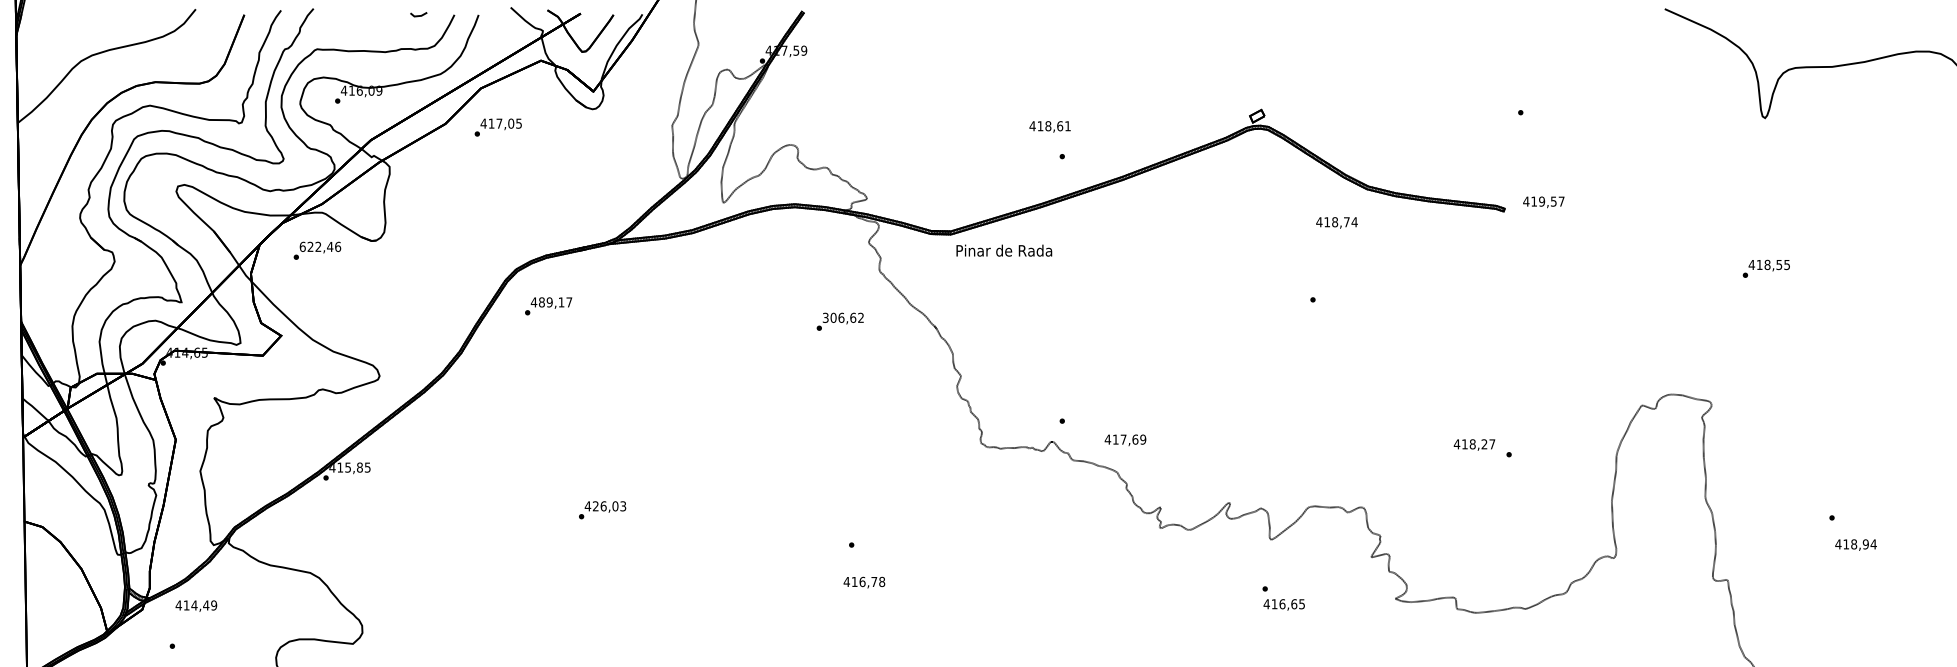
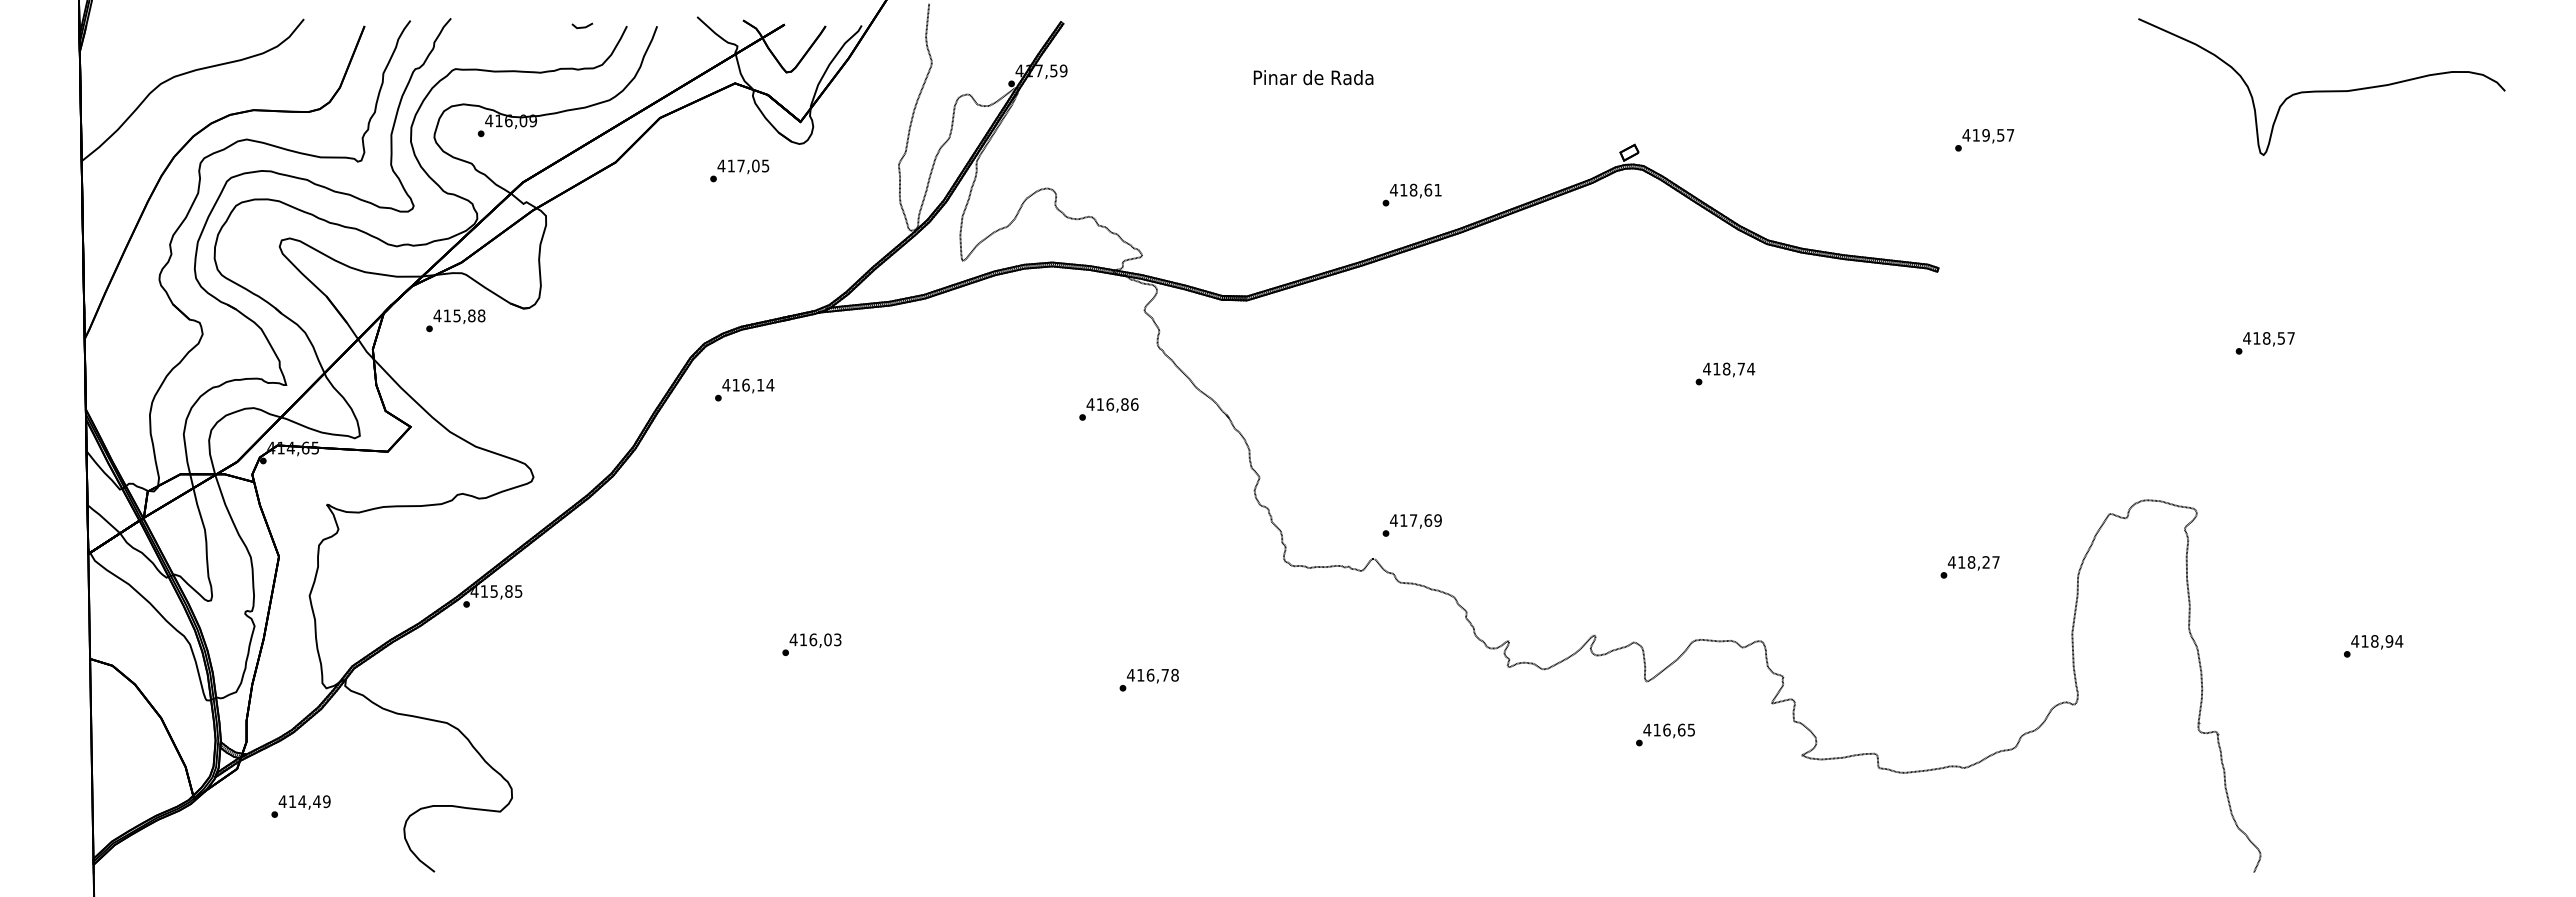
text: (1049, 126) -> (1415, 190), moved
text: (498, 127) -> (739, 170), moved
text: (1543, 202) -> (1988, 136), moved
text: (1337, 222) -> (1729, 369), moved
text: (320, 246) -> (459, 315), 622,46 -> 415,88
text: (1004, 250) -> (1313, 77), moved
text: (1786, 265) -> (2290, 338), 418,55 -> 418,57
text: (555, 301) -> (753, 384), 489,17 -> 416,14
text: (843, 317) -> (1112, 404), 306,62 -> 416,86
text: (1125, 440) -> (1415, 521), moved
text: (1474, 445) -> (1973, 563), moved
text: (595, 506) -> (802, 639), 426,03 -> 416,03
text: (1856, 545) -> (2377, 642), moved
text: (864, 582) -> (1152, 675), moved
text: (1283, 604) -> (1668, 730), moved
text: (196, 606) -> (304, 802), moved

